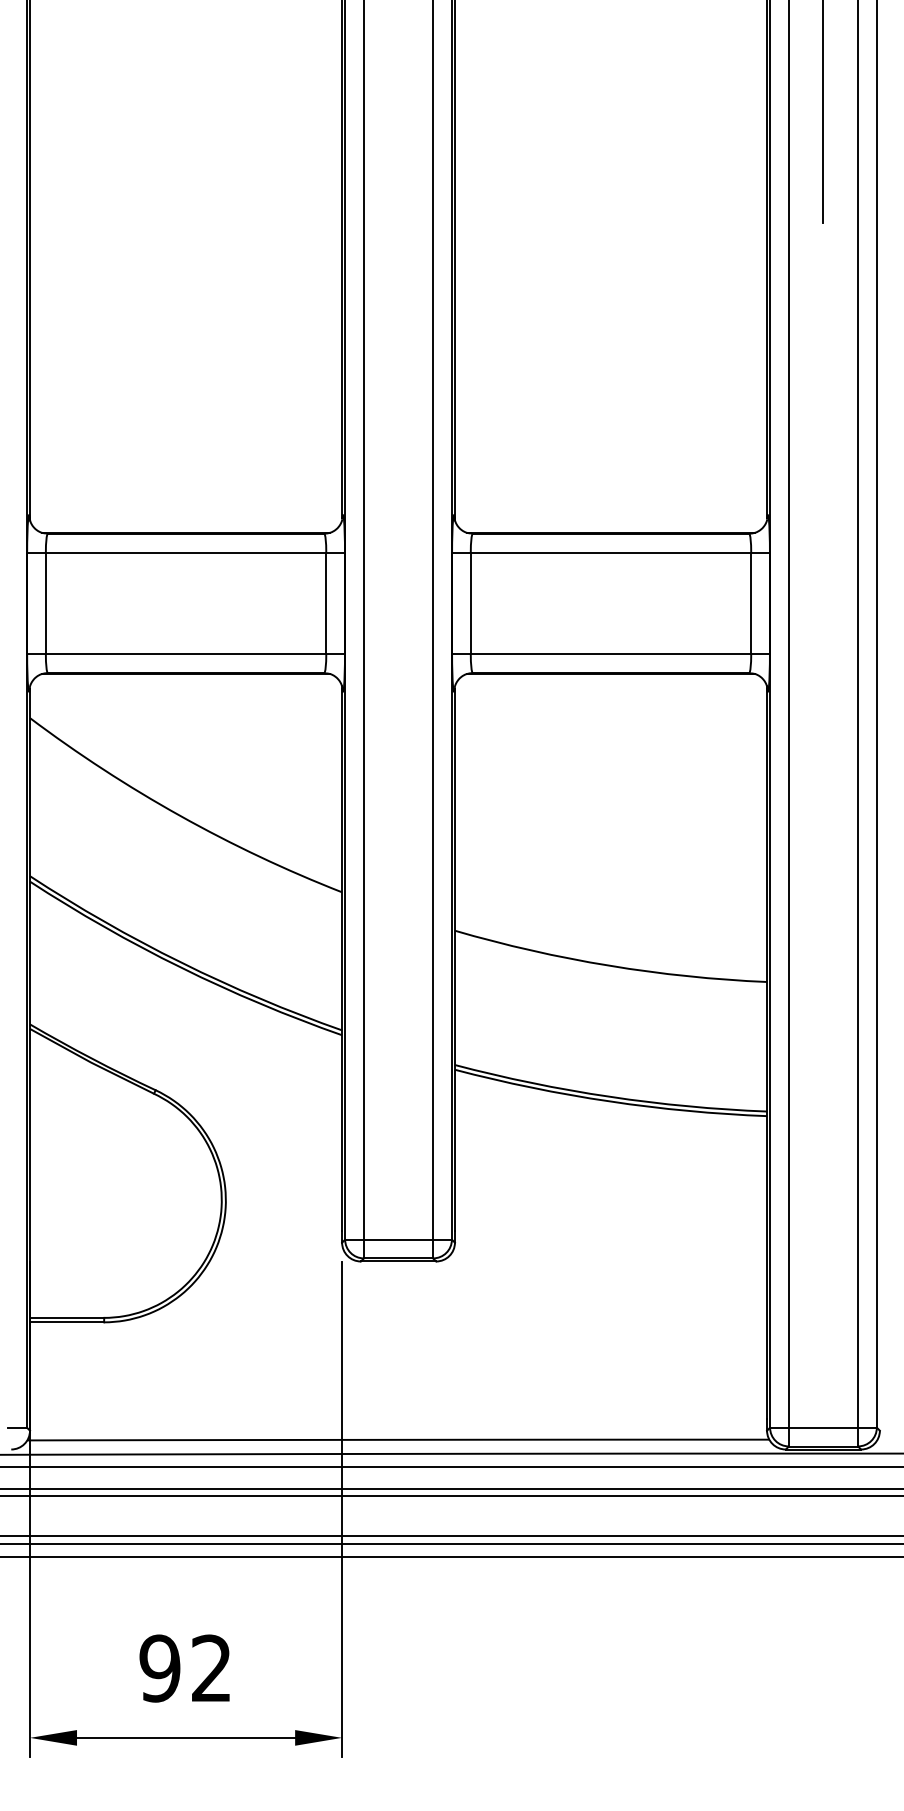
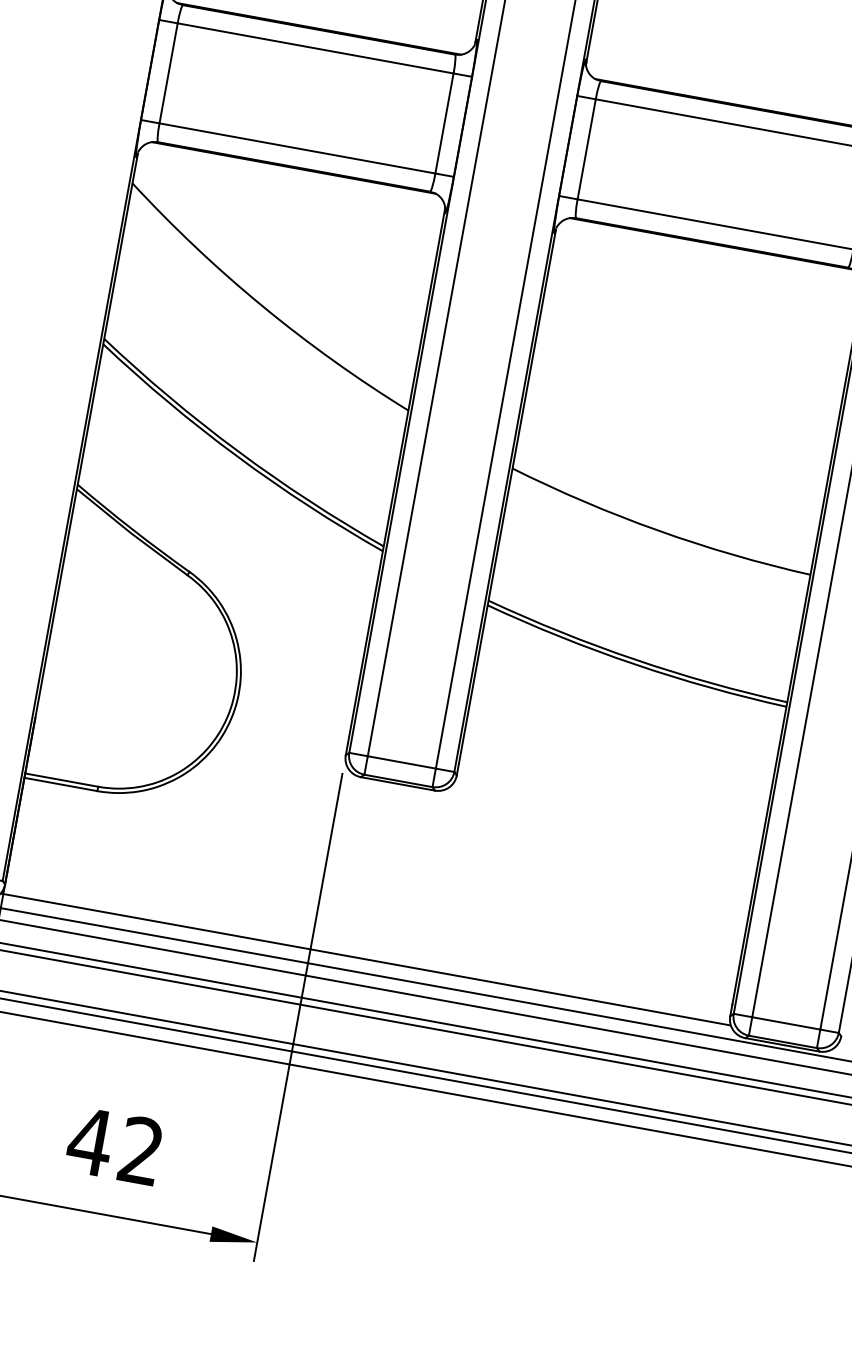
text: (159, 1668) -> (89, 1141), 92 -> 42

